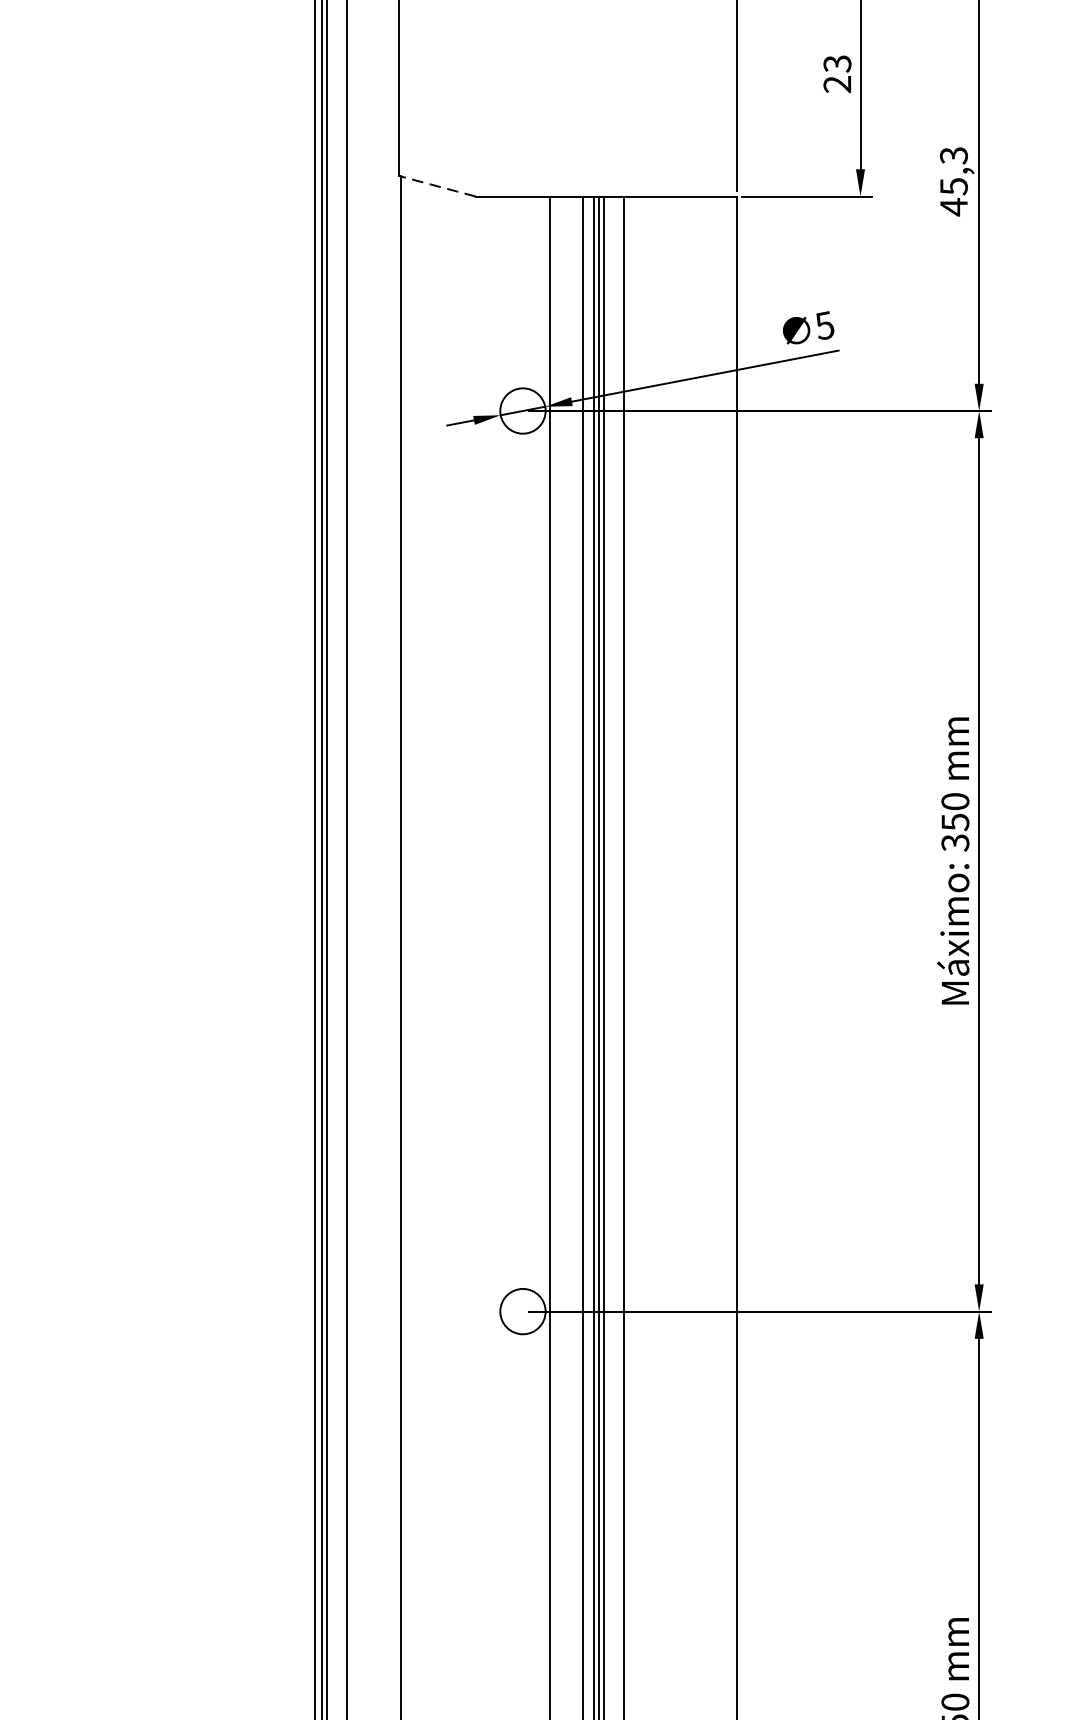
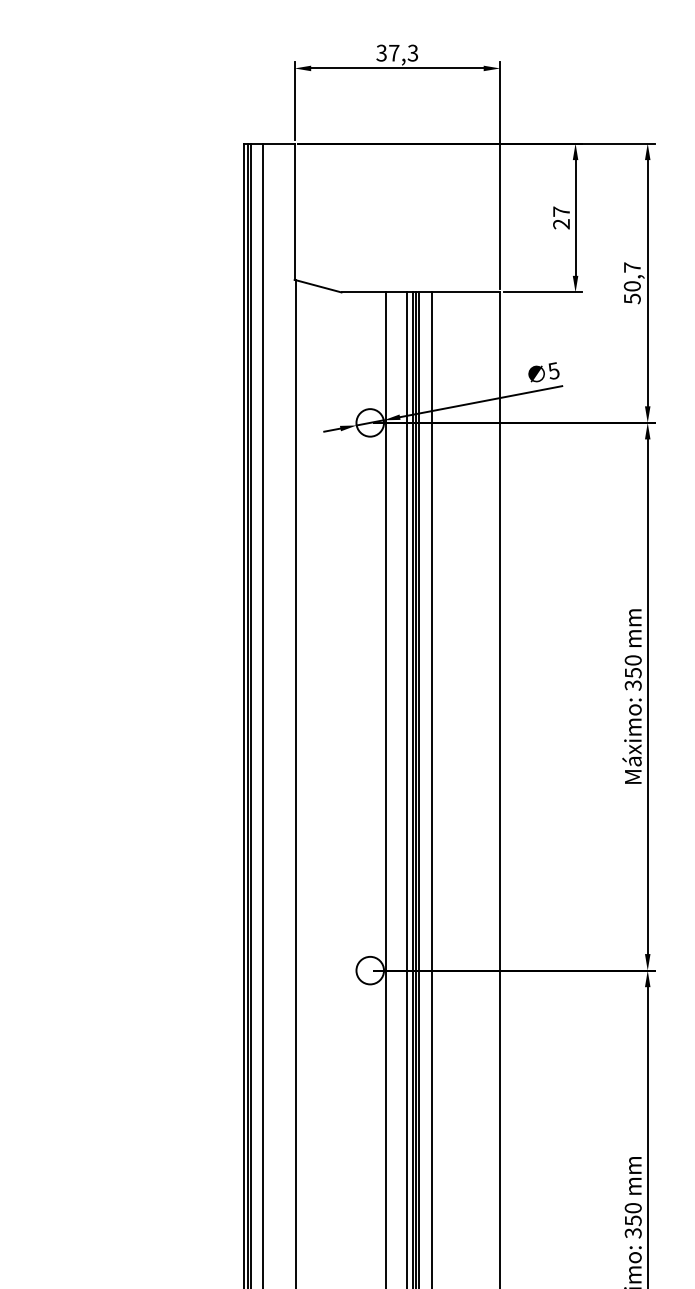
text: (837, 63) -> (561, 211), 23 -> 27
text: (952, 181) -> (631, 283), 45,3 -> 50,7
line: (436, 186) -> (317, 286), dashed -> solid

